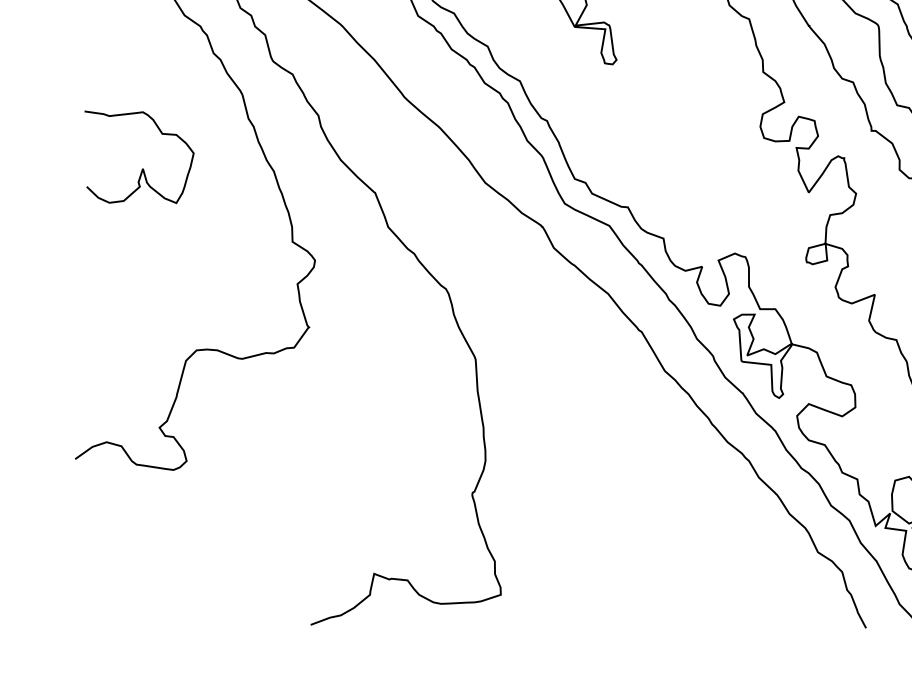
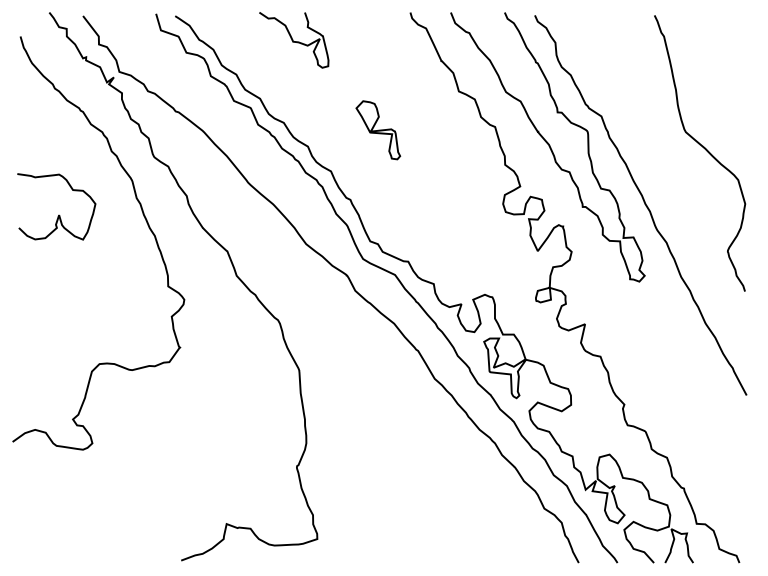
curve: (142, 167) -> (58, 214), moved

